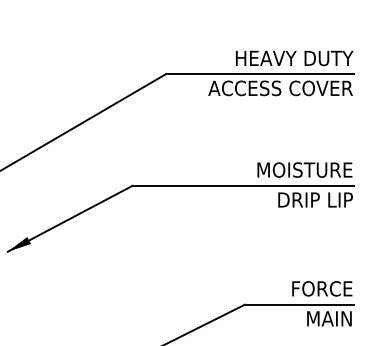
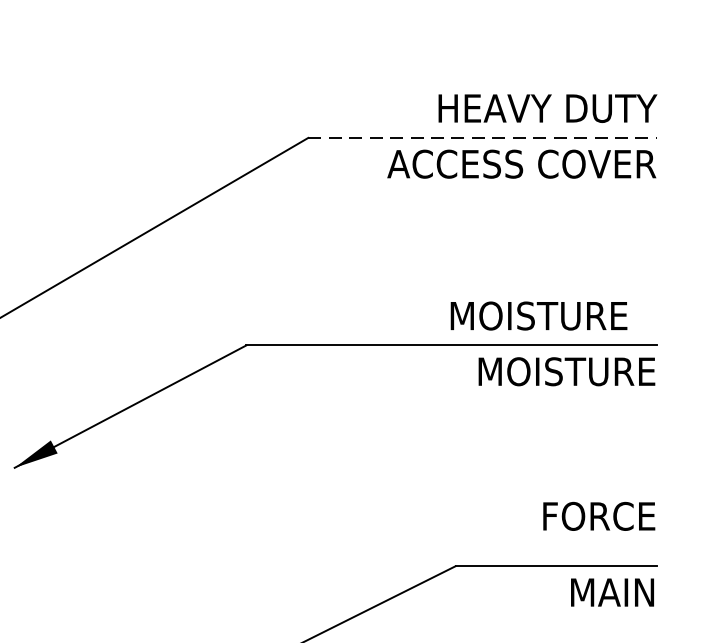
line: (259, 74) -> (482, 138), solid -> dashed
text: (304, 169) -> (538, 314), moved
text: (304, 199) -> (566, 370), DRIP LIP -> MOISTURE
text: (322, 288) -> (599, 515), moved

